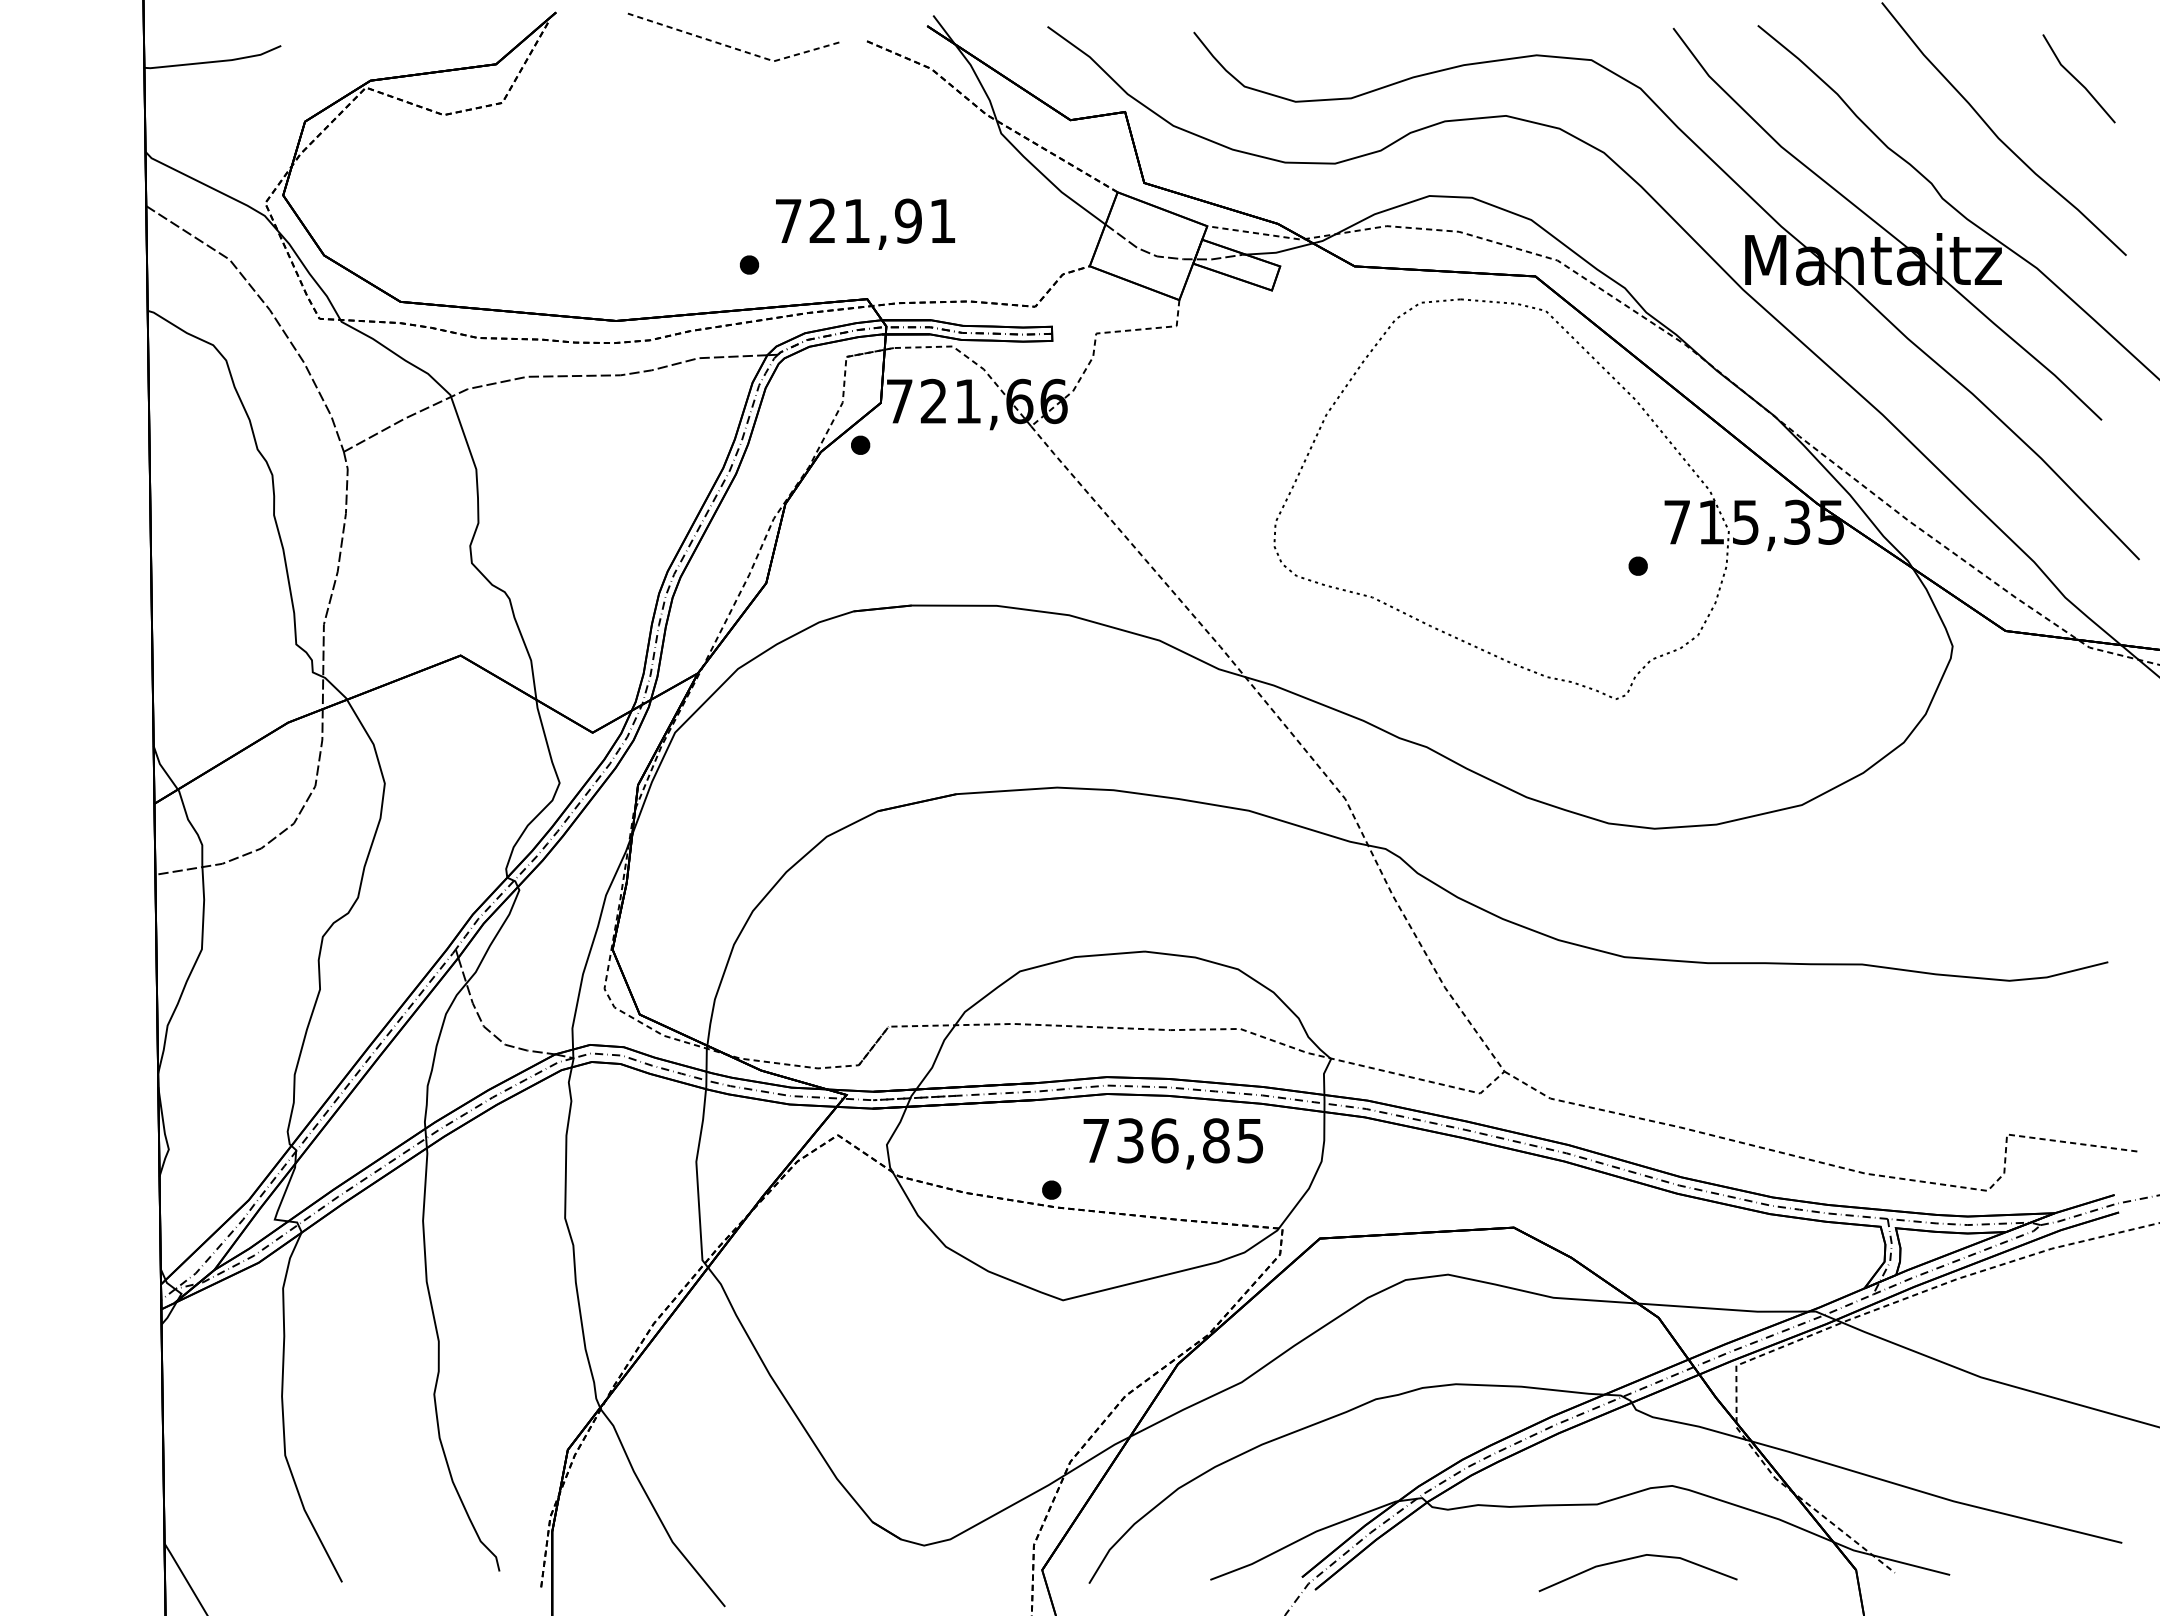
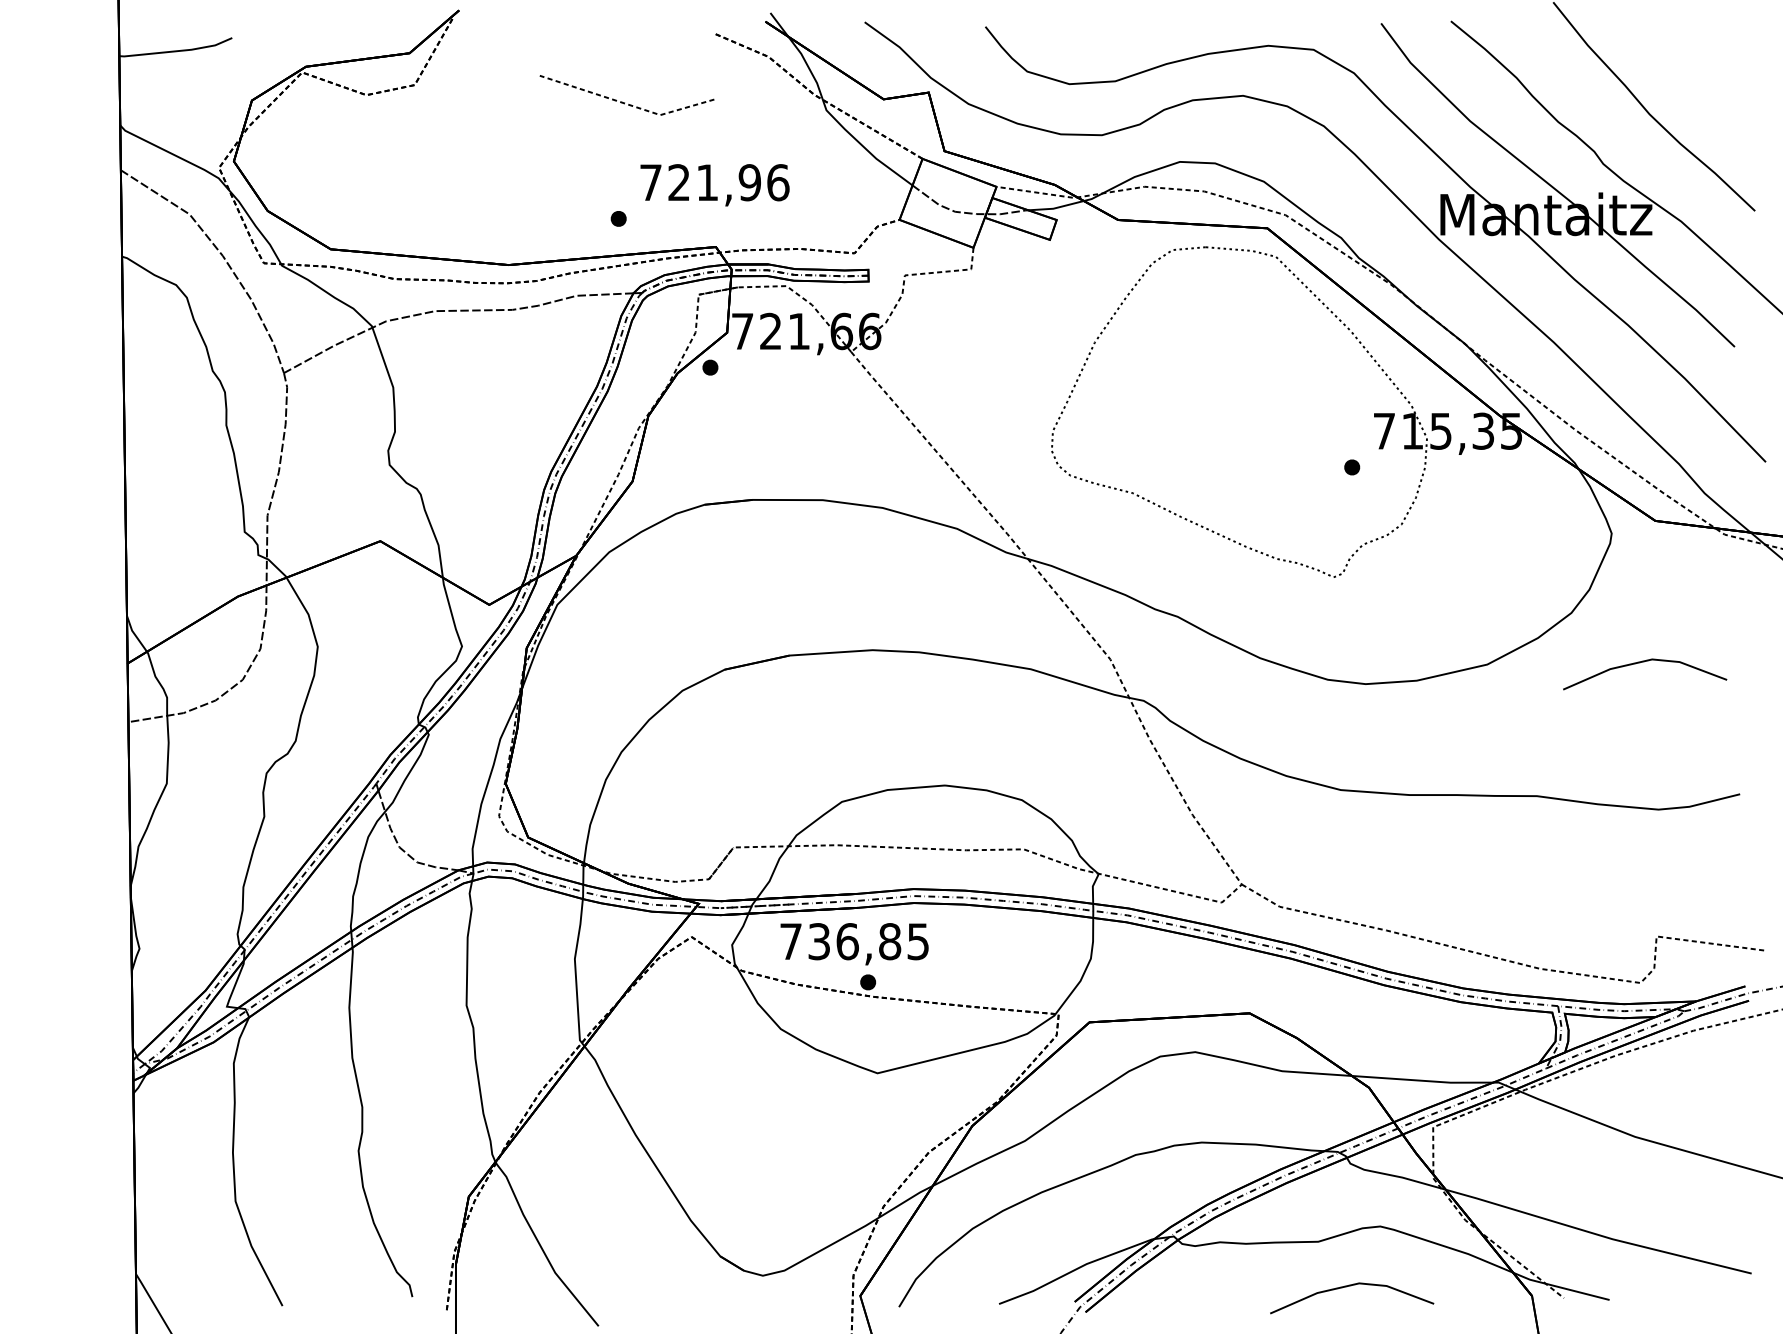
line: (729, 45) -> (623, 102), moved
line: (2077, 79) -> (1714, 65), removed
text: (942, 220) -> (778, 182), 721,91 -> 721,96
line: (1987, 803) -> (1640, 663), added
text: (1172, 1143) -> (853, 943), moved

